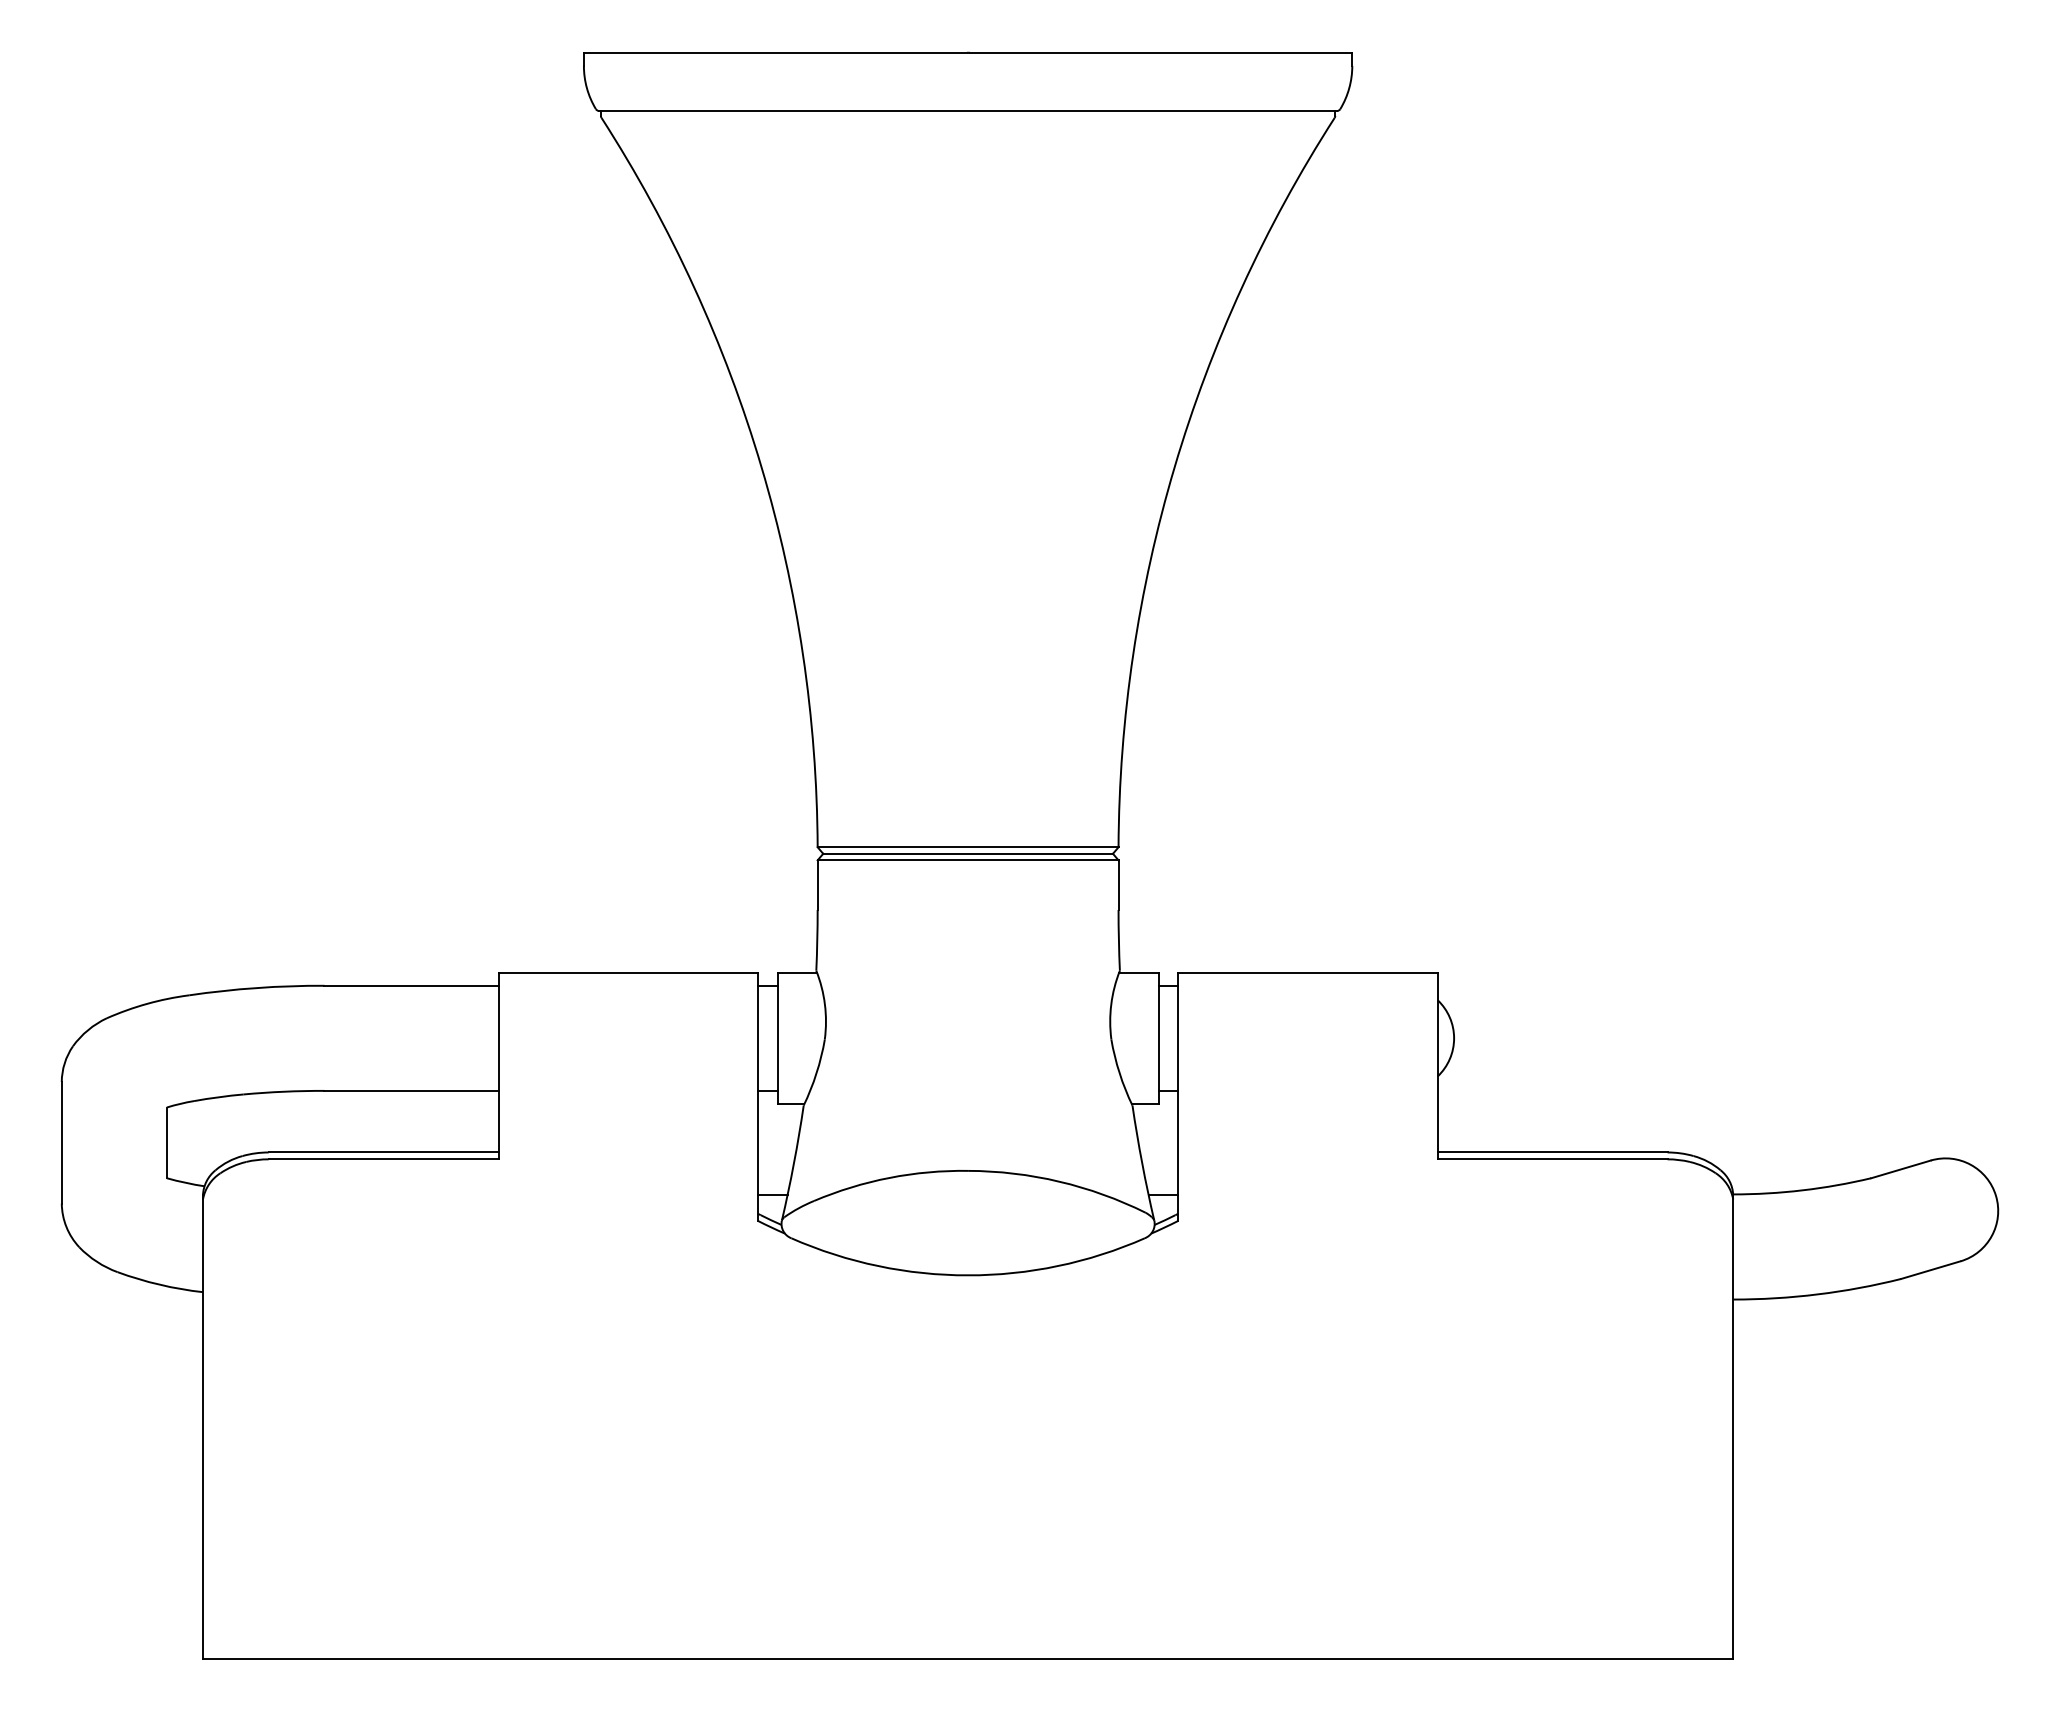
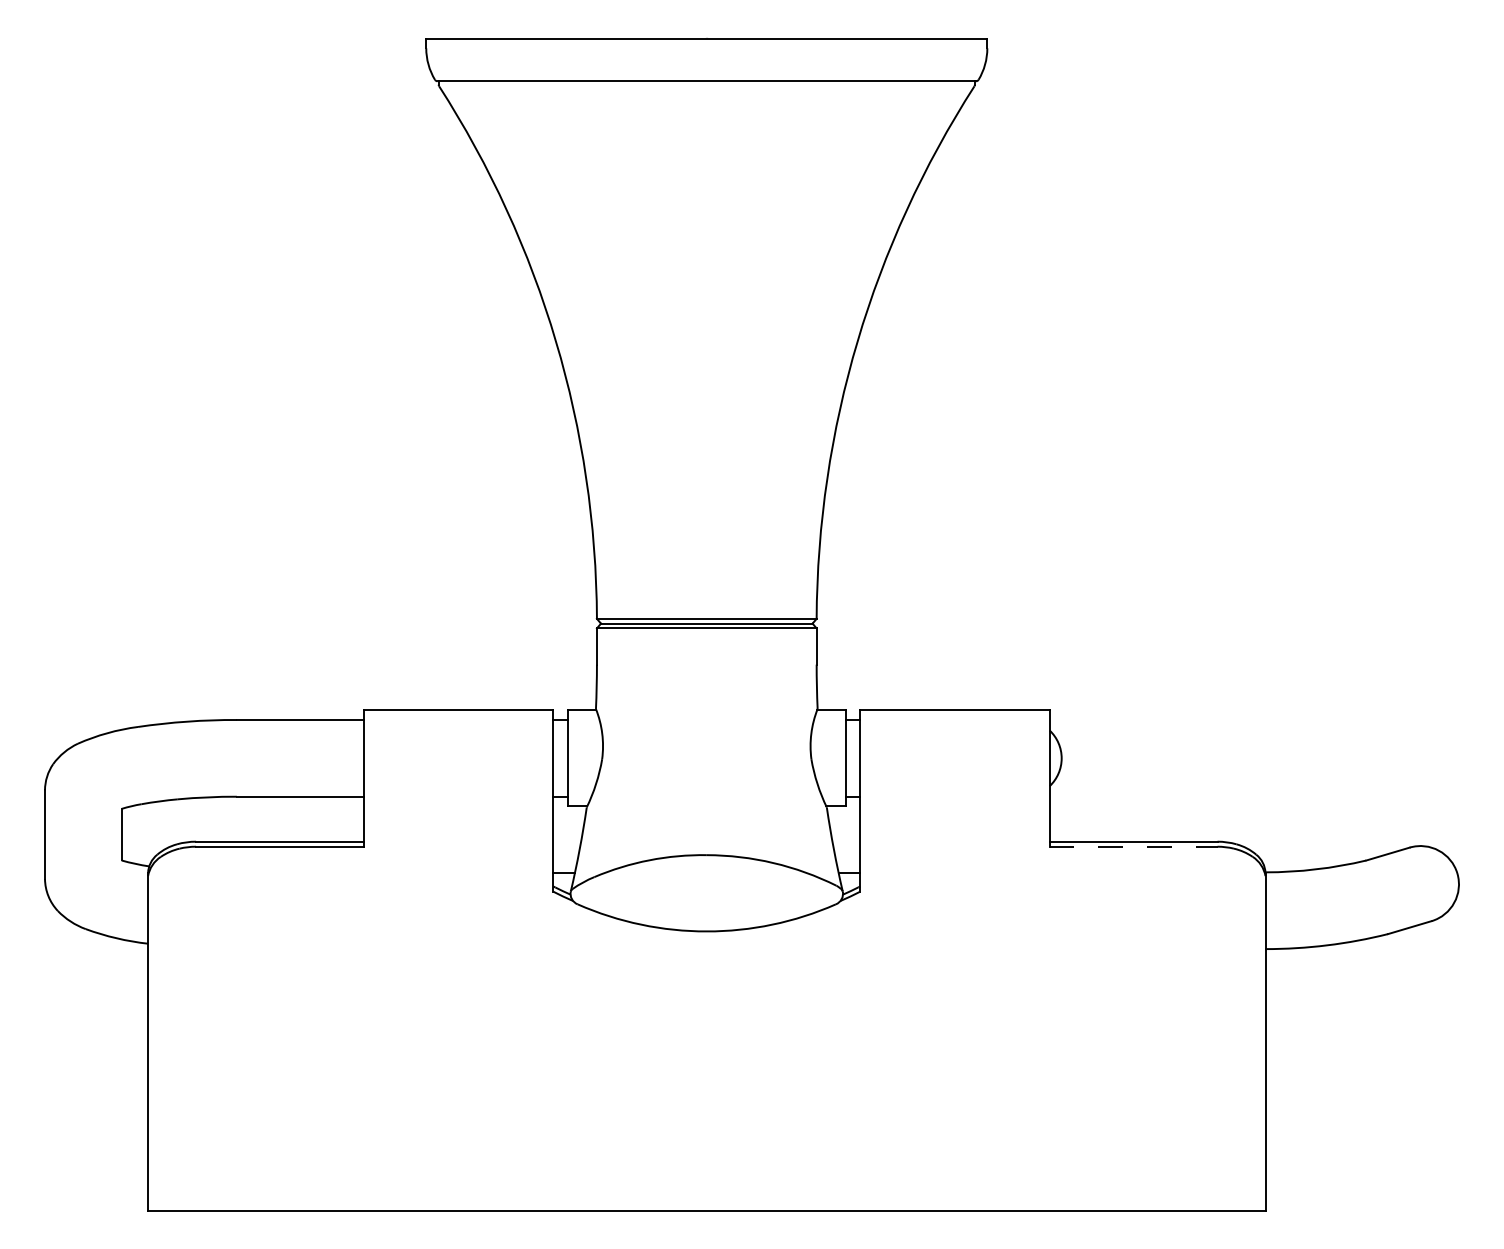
line: (1552, 1159) -> (1133, 846), solid -> dashed

